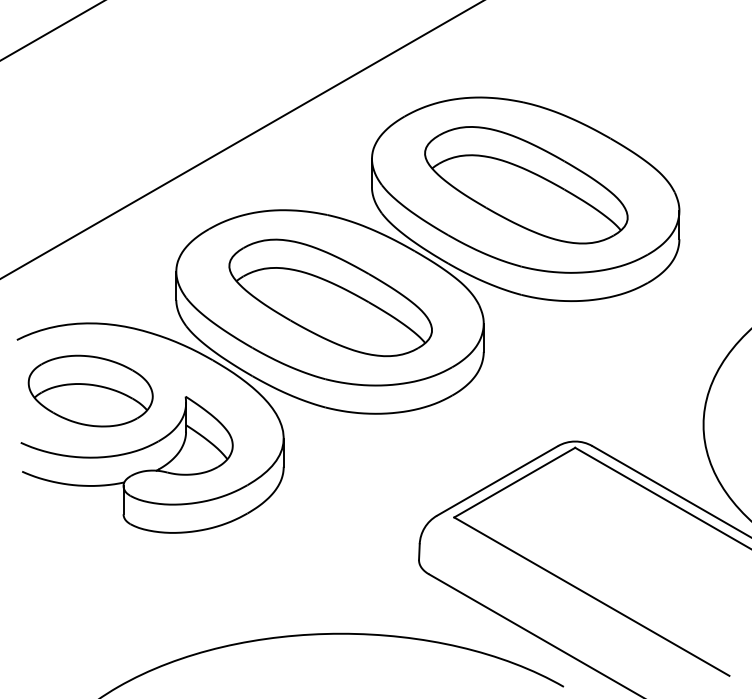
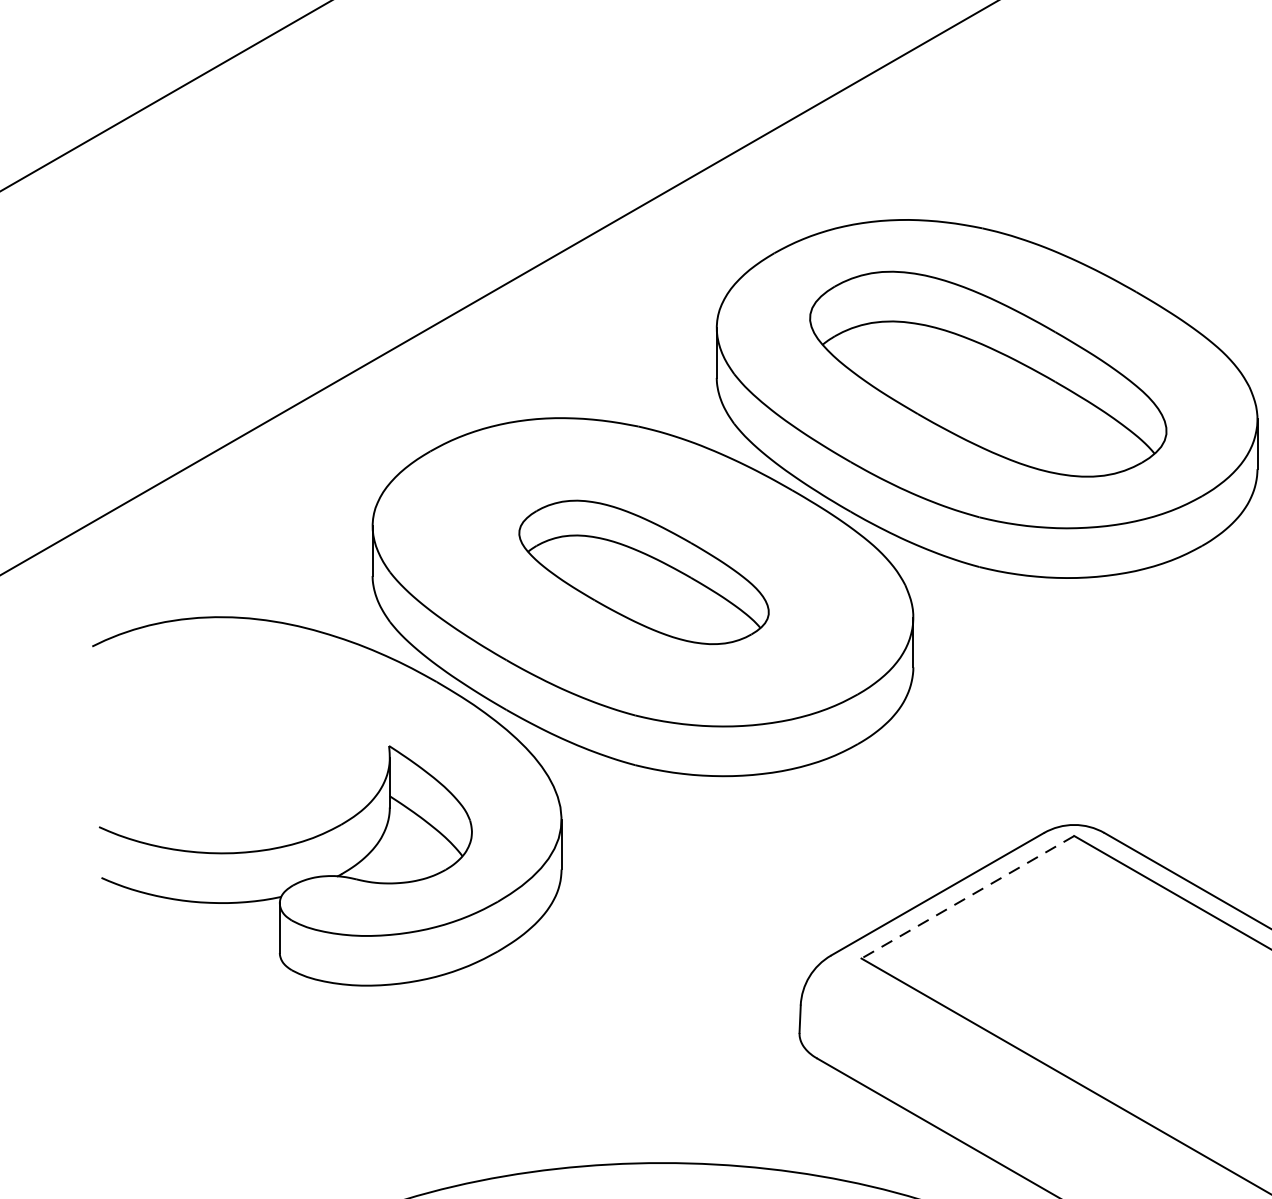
part: (330, 297) -> (643, 571), size x0.7
part: (90, 390) -> (221, 735), removed
line: (514, 482) -> (967, 897), solid -> dashed

